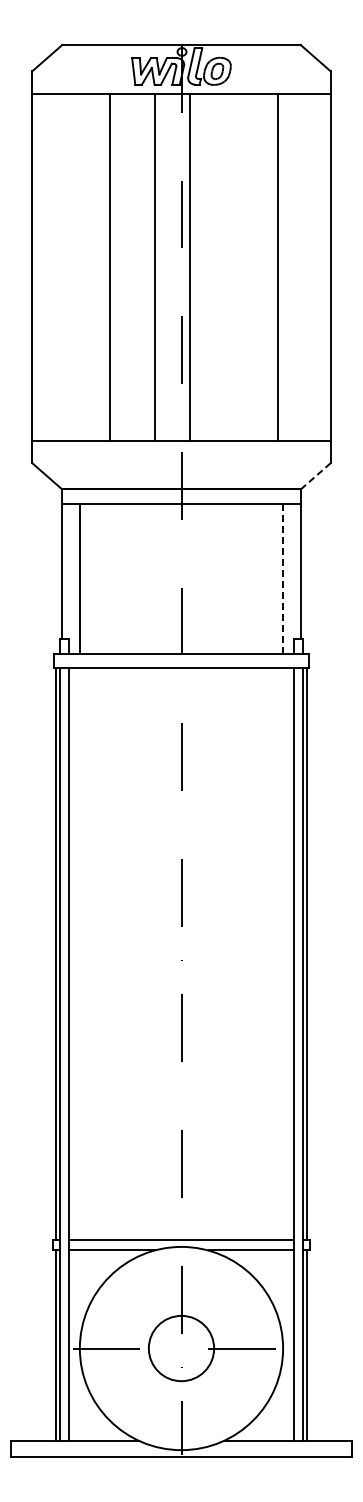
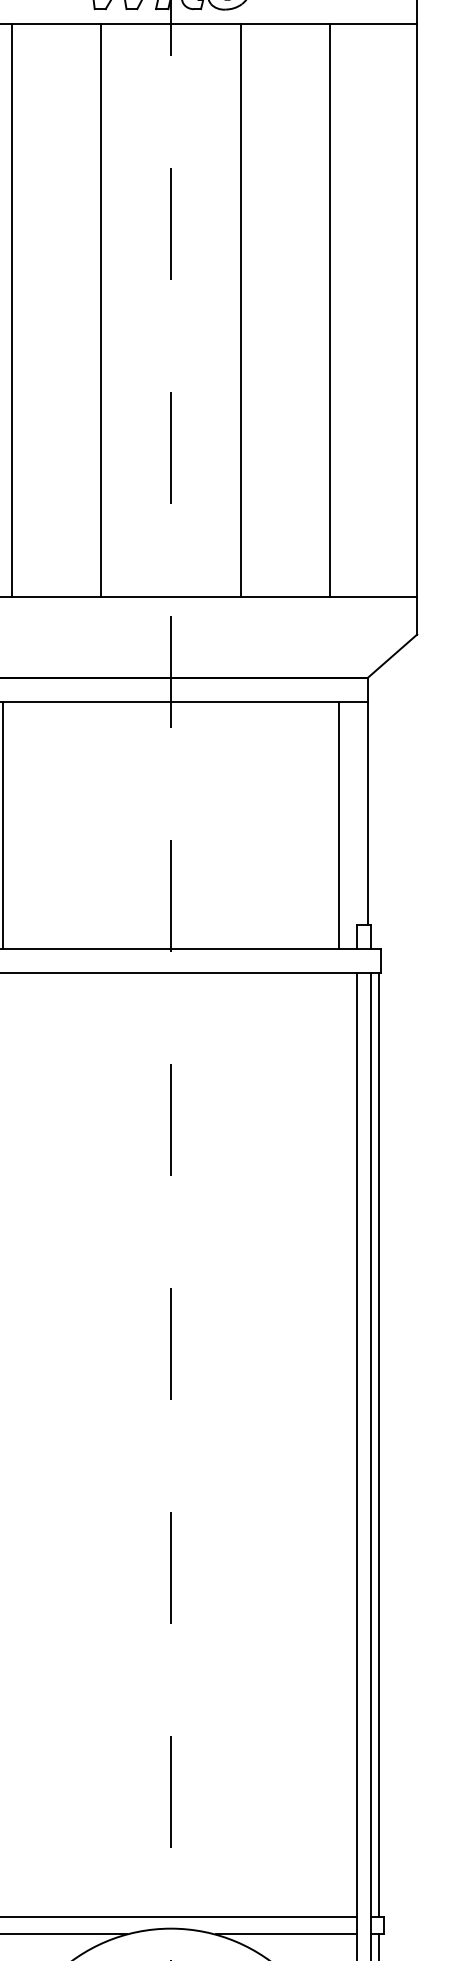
line: (110, 266) -> (12, 309), moved
line: (155, 266) -> (101, 309), moved
line: (189, 266) -> (240, 309), moved
line: (315, 476) -> (392, 656), dashed -> solid
line: (283, 578) -> (339, 824), dashed -> solid

